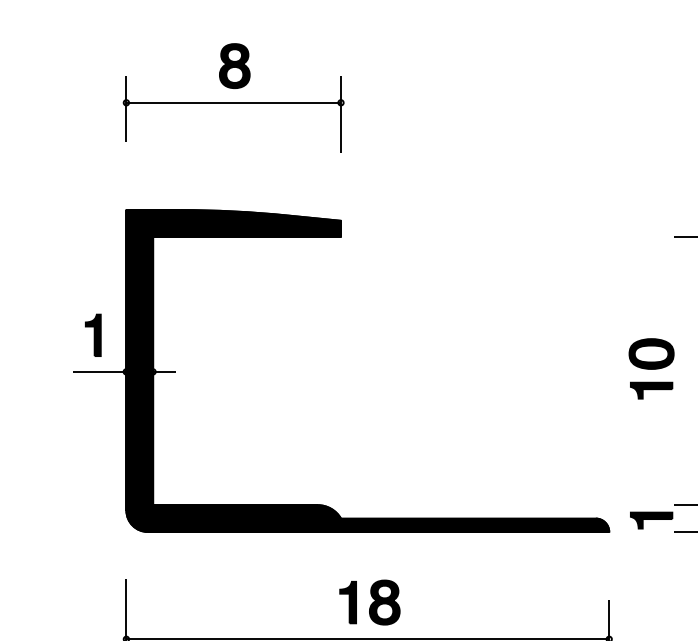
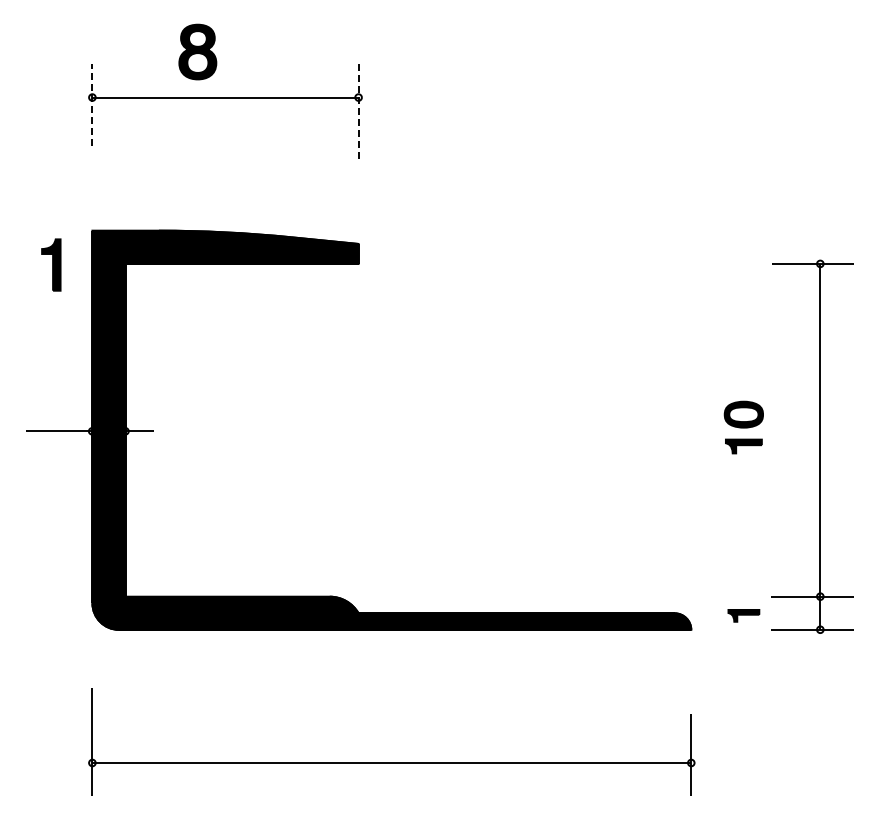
part: (234, 65) -> (197, 51), moved
line: (126, 109) -> (92, 105), solid -> dashed
line: (340, 114) -> (358, 111), solid -> dashed
part: (93, 334) -> (51, 264), moved
part: (651, 368) -> (743, 427), size x0.7
part: (651, 520) -> (743, 615), size x0.6
part: (369, 602) -> (394, 717), removed

